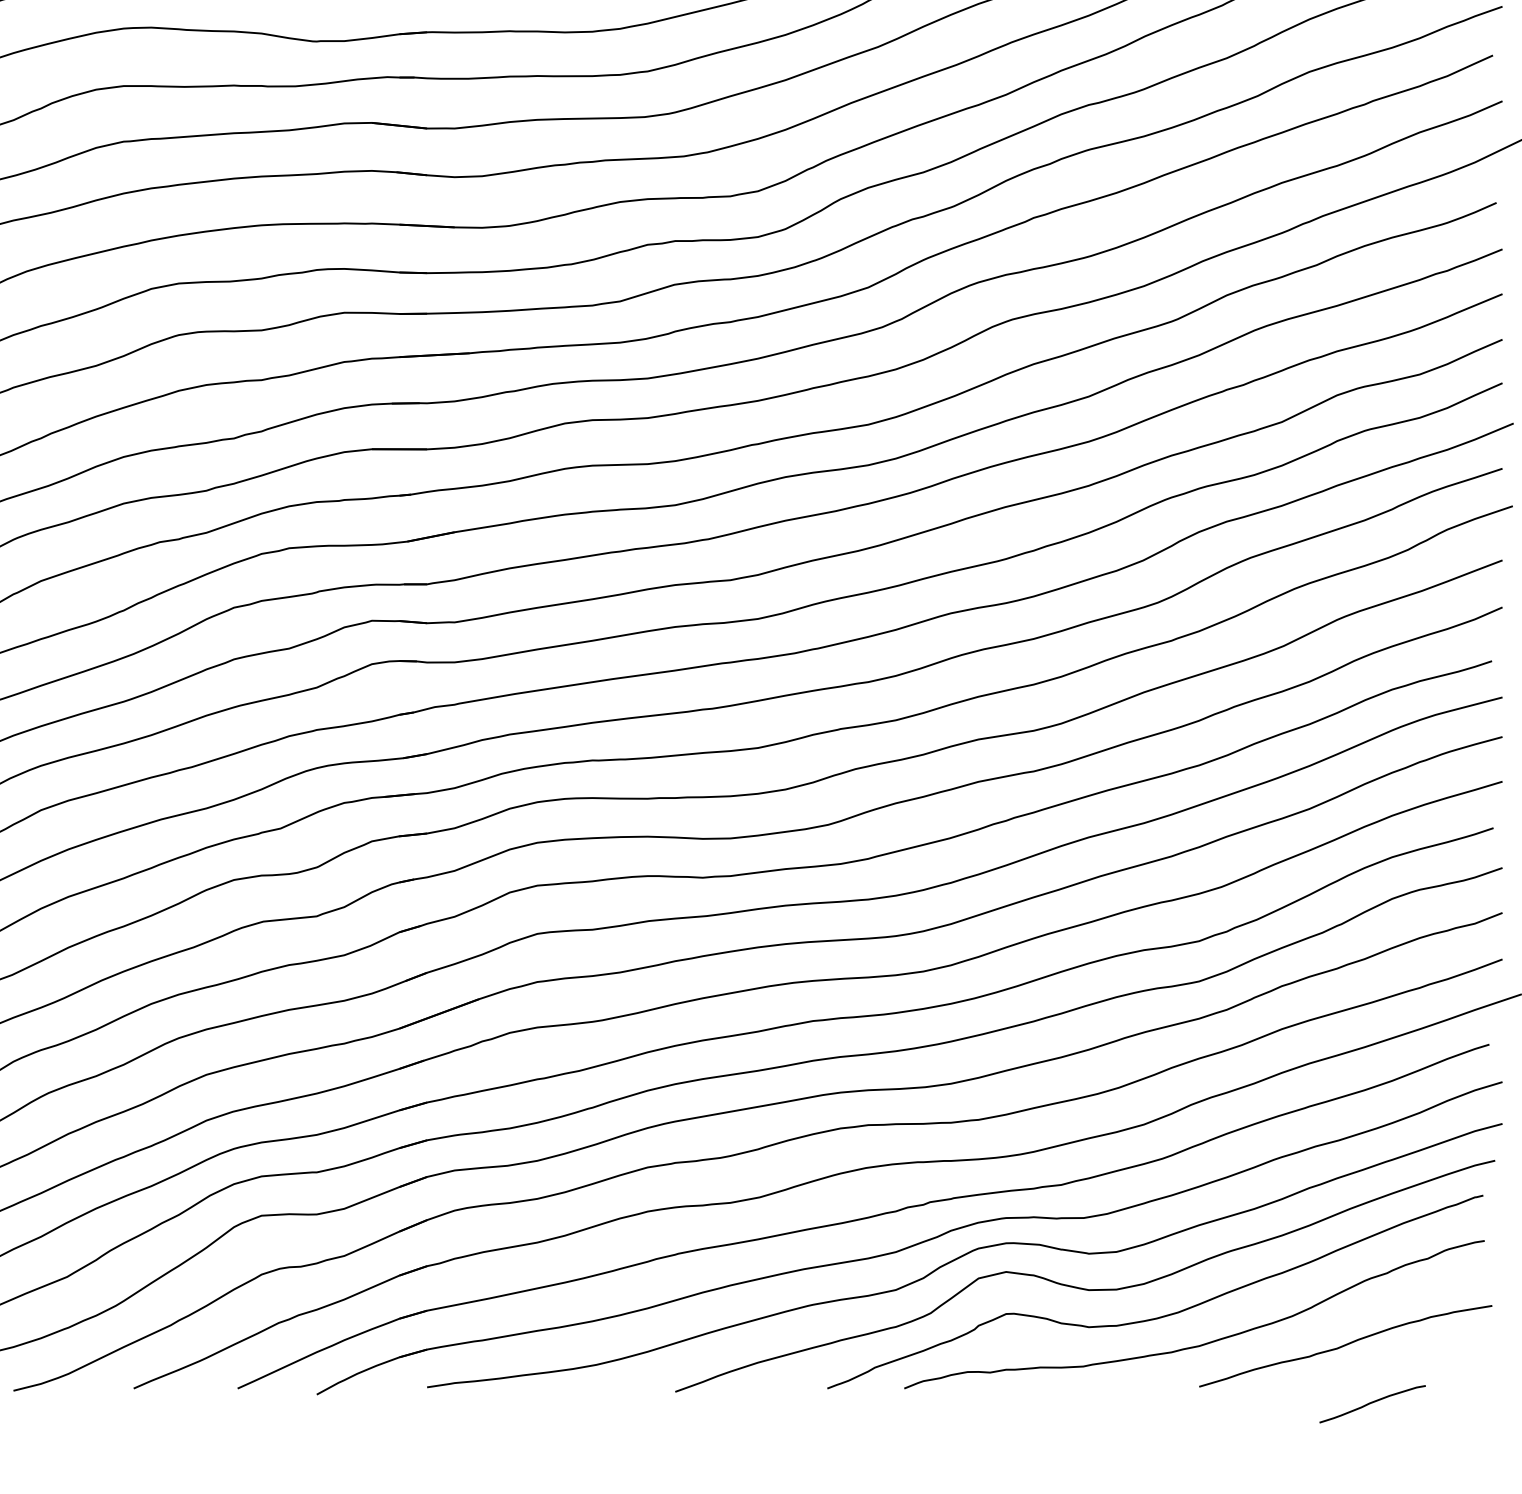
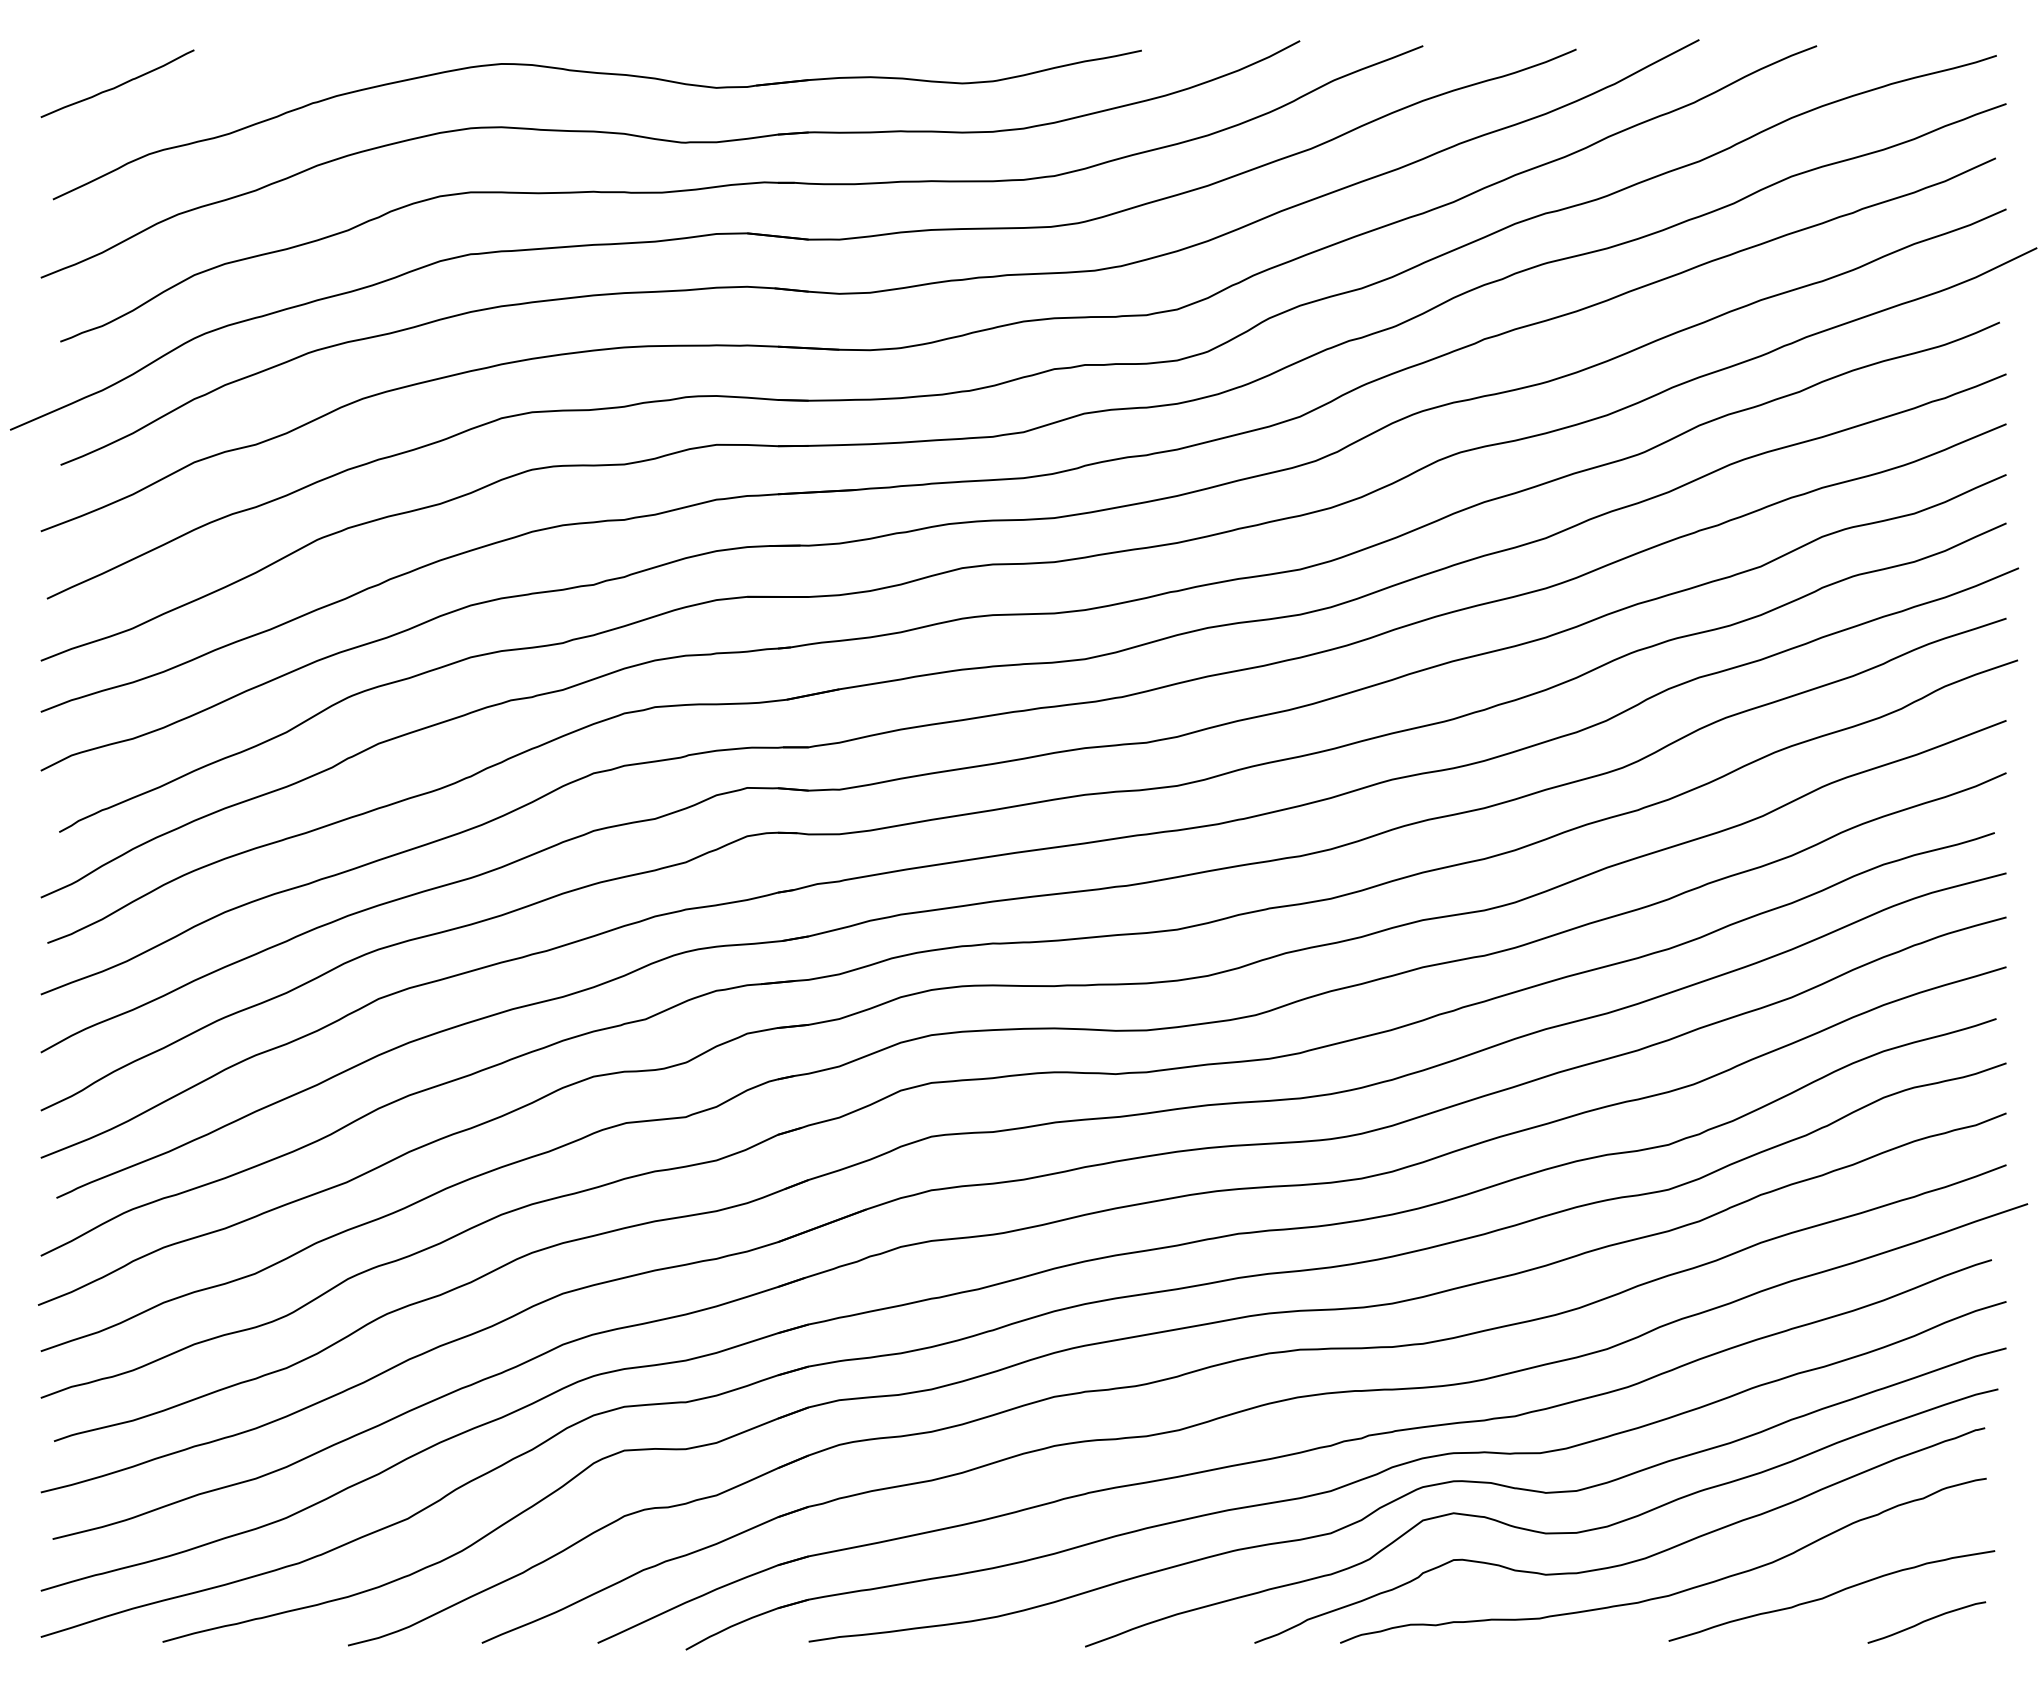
curve: (1372, 1403) -> (1926, 1621), moved

